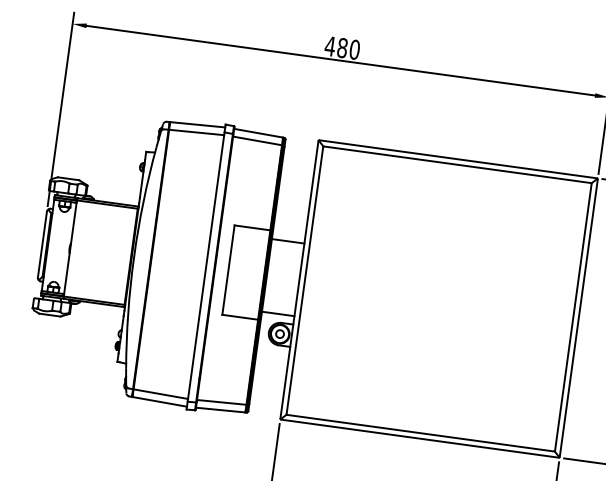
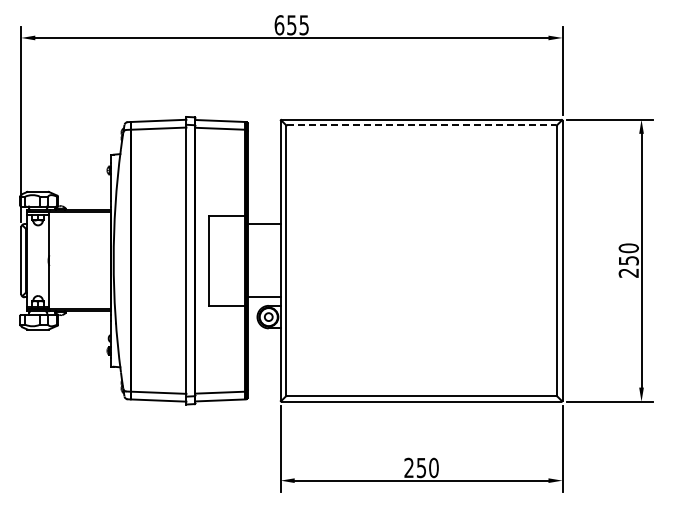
text: (342, 48) -> (291, 25), 480 -> 655
line: (458, 165) -> (422, 125), solid -> dashed

